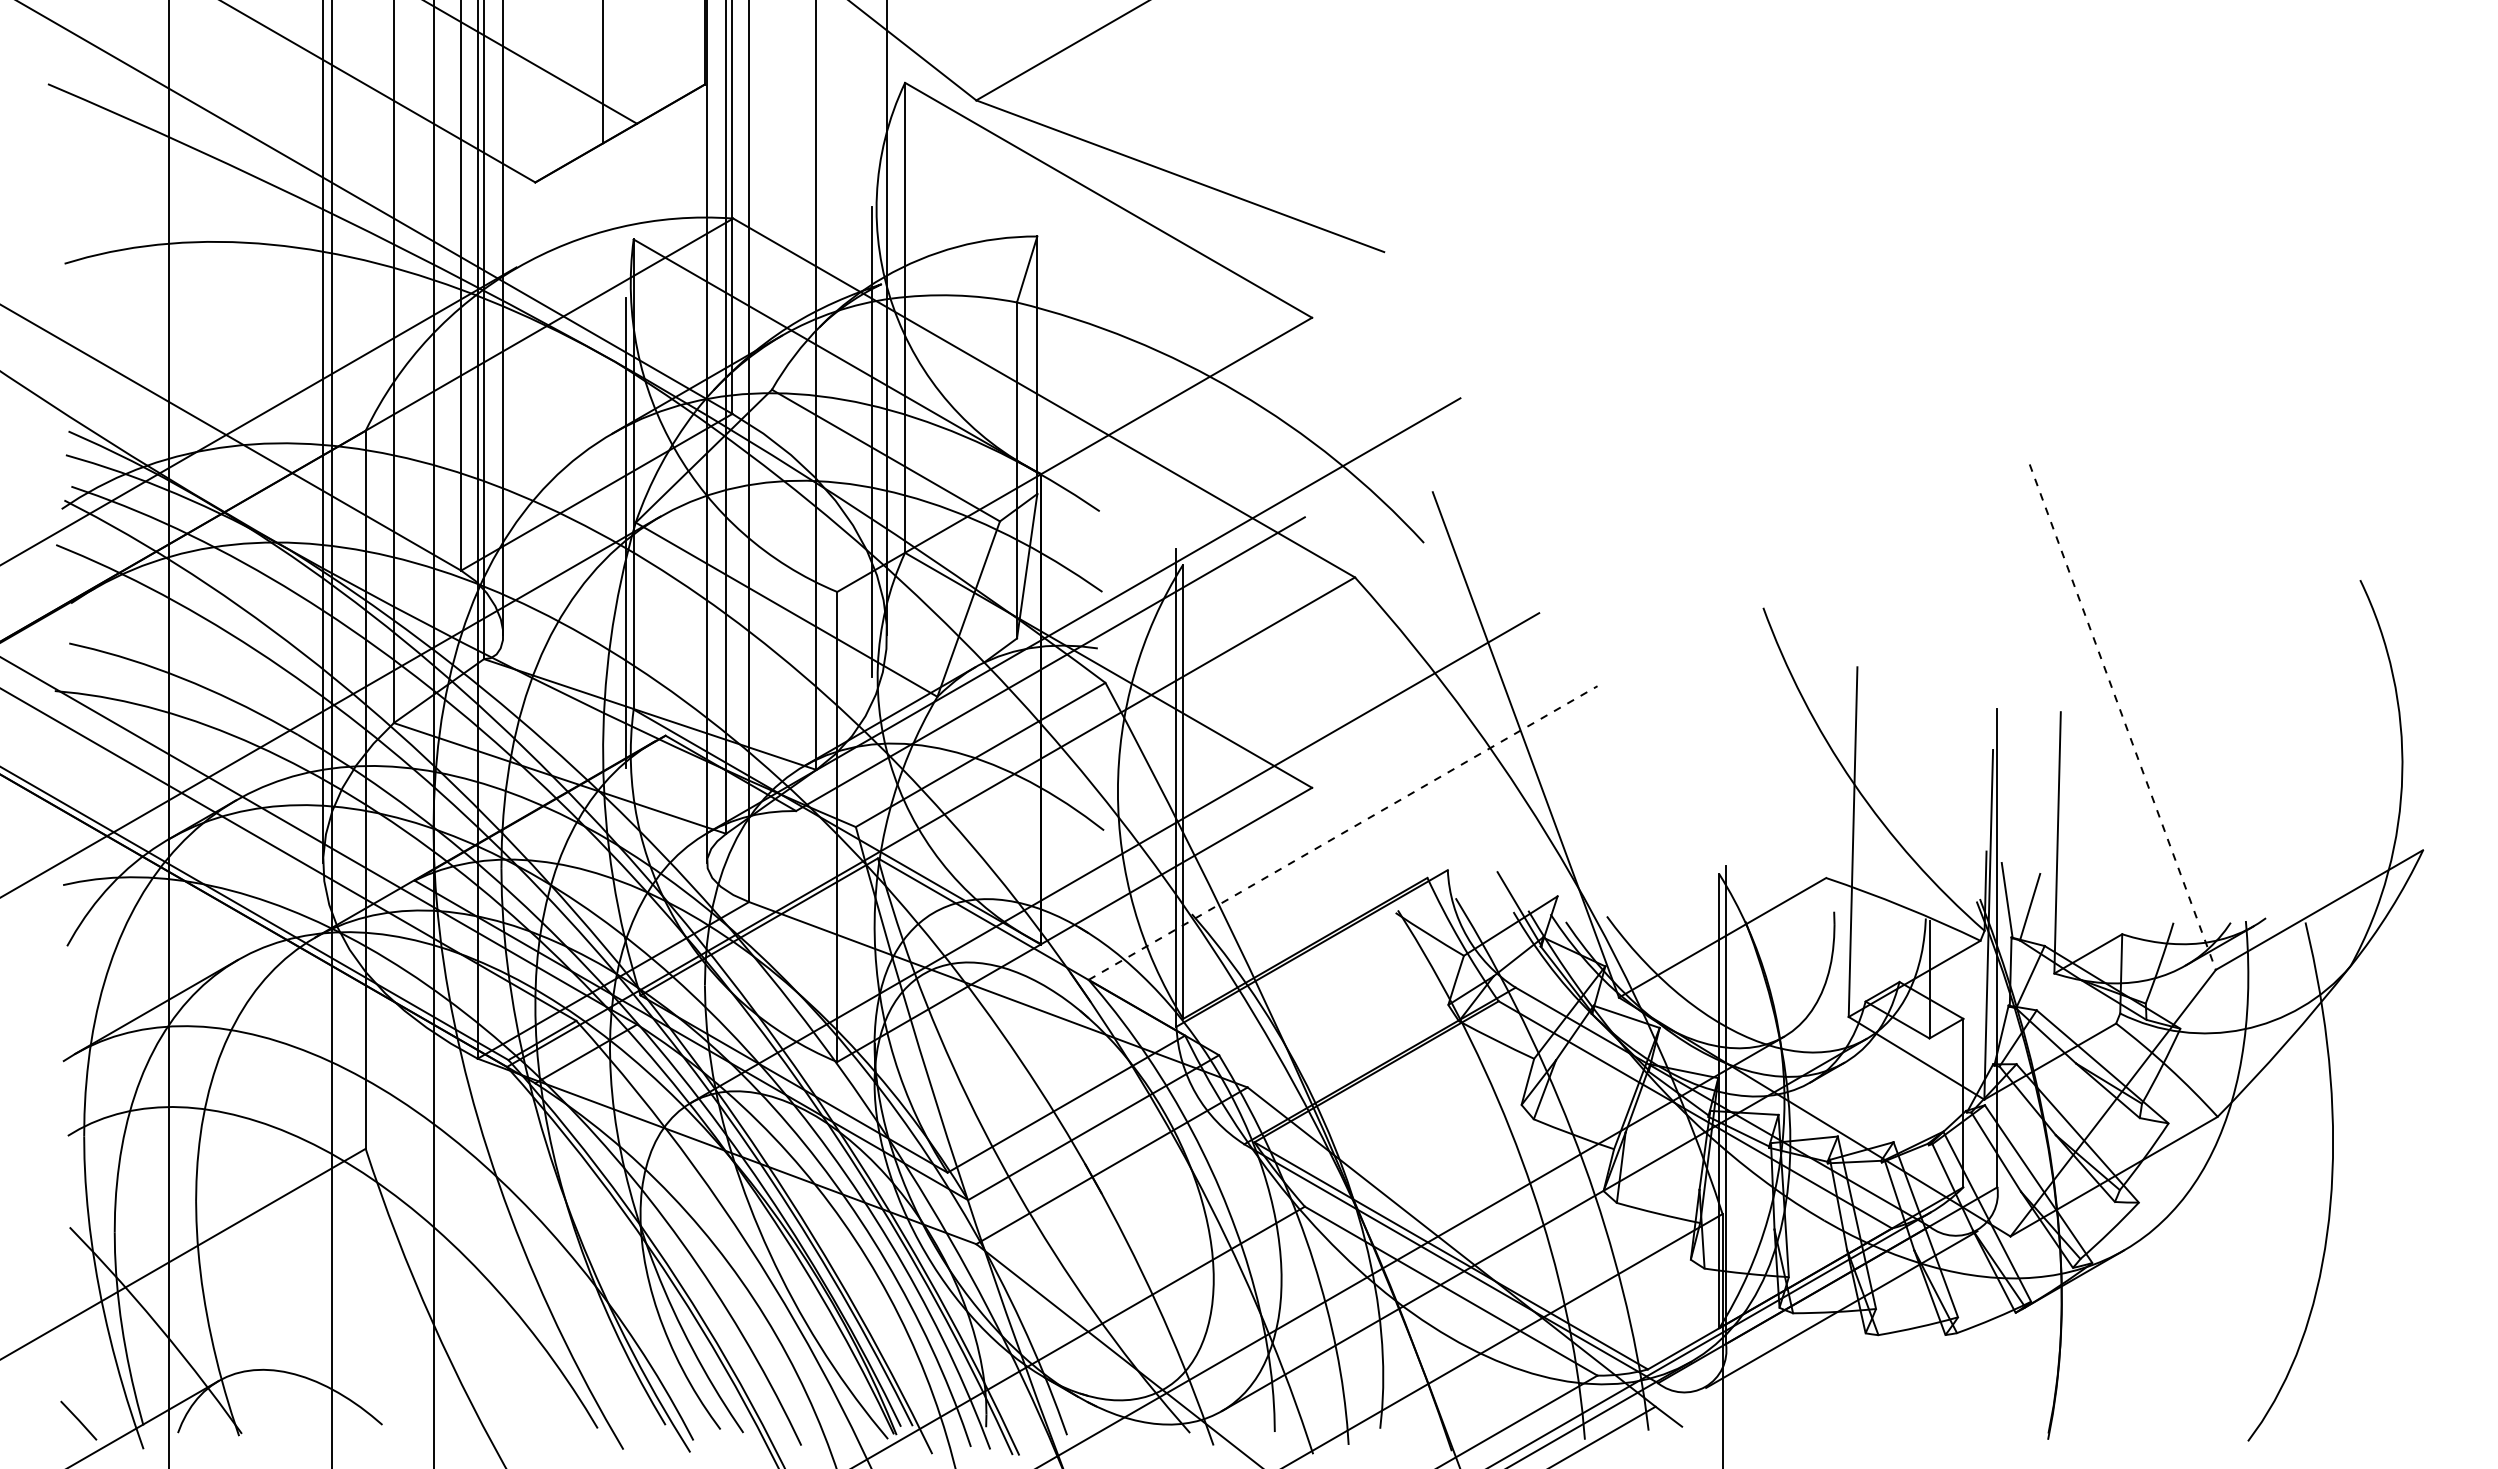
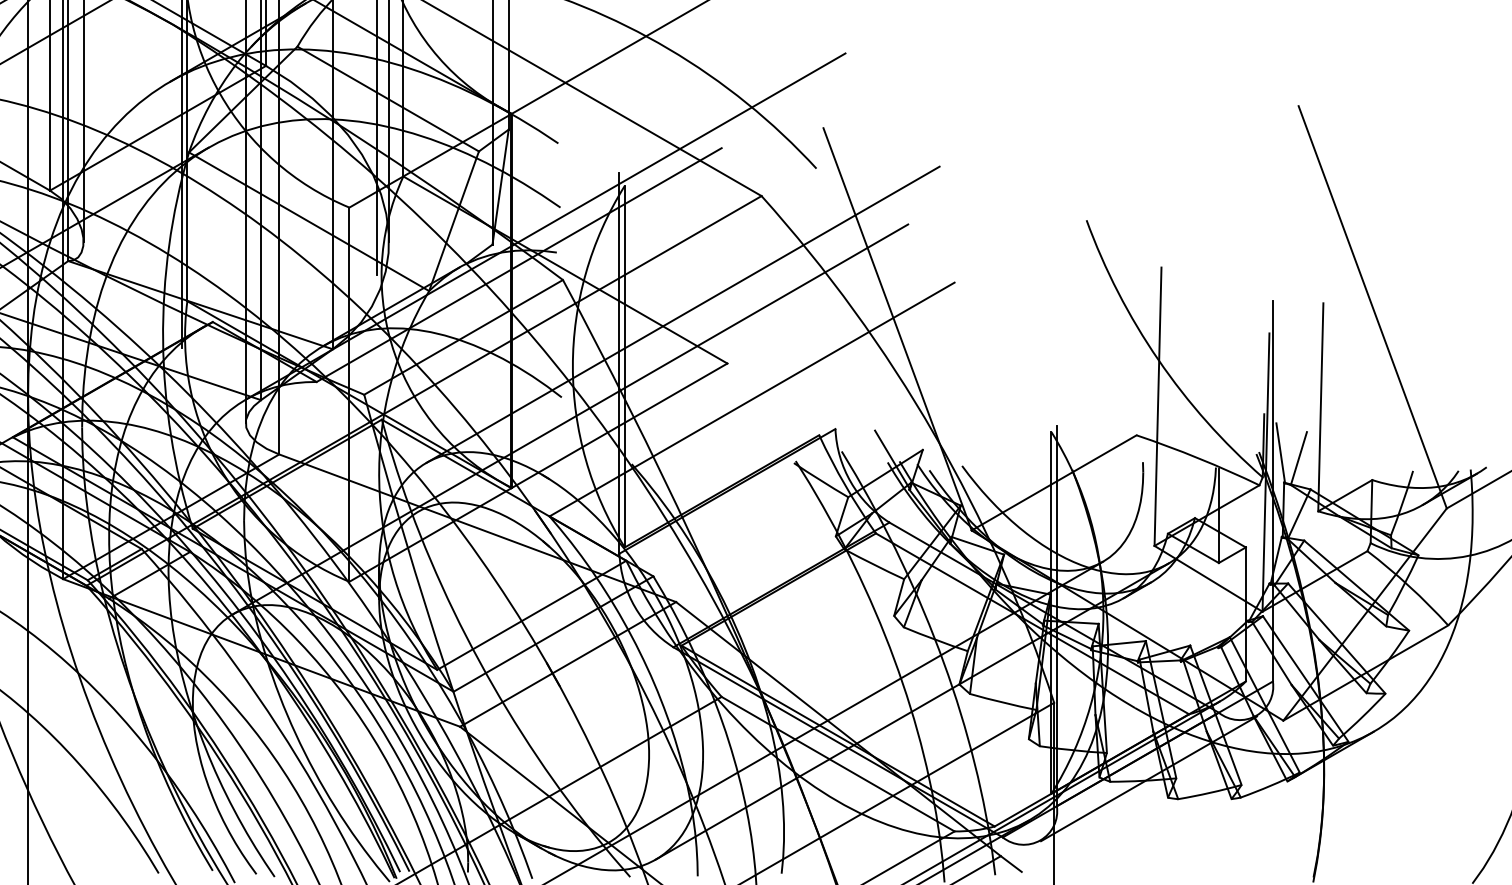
line: (2122, 717) -> (1372, 307), dashed -> solid
line: (1256, 726) -> (683, 314), added
line: (1343, 833) -> (752, 399), dashed -> solid

